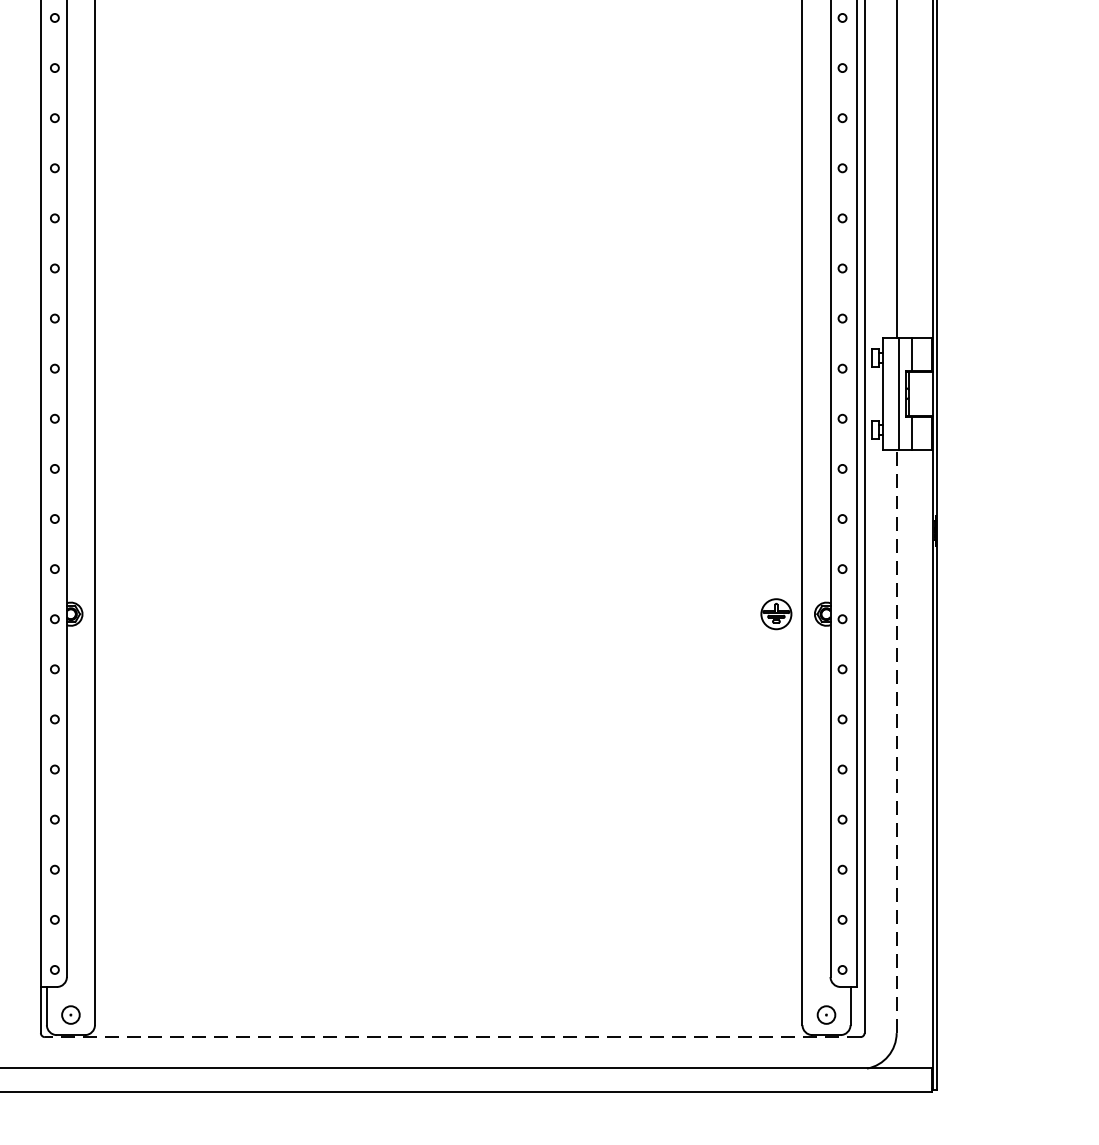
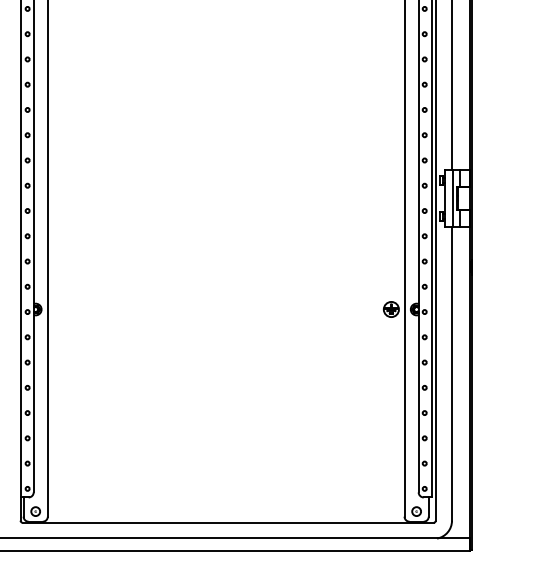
line: (897, 741) -> (452, 373), dashed -> solid
line: (453, 1036) -> (228, 522), dashed -> solid

